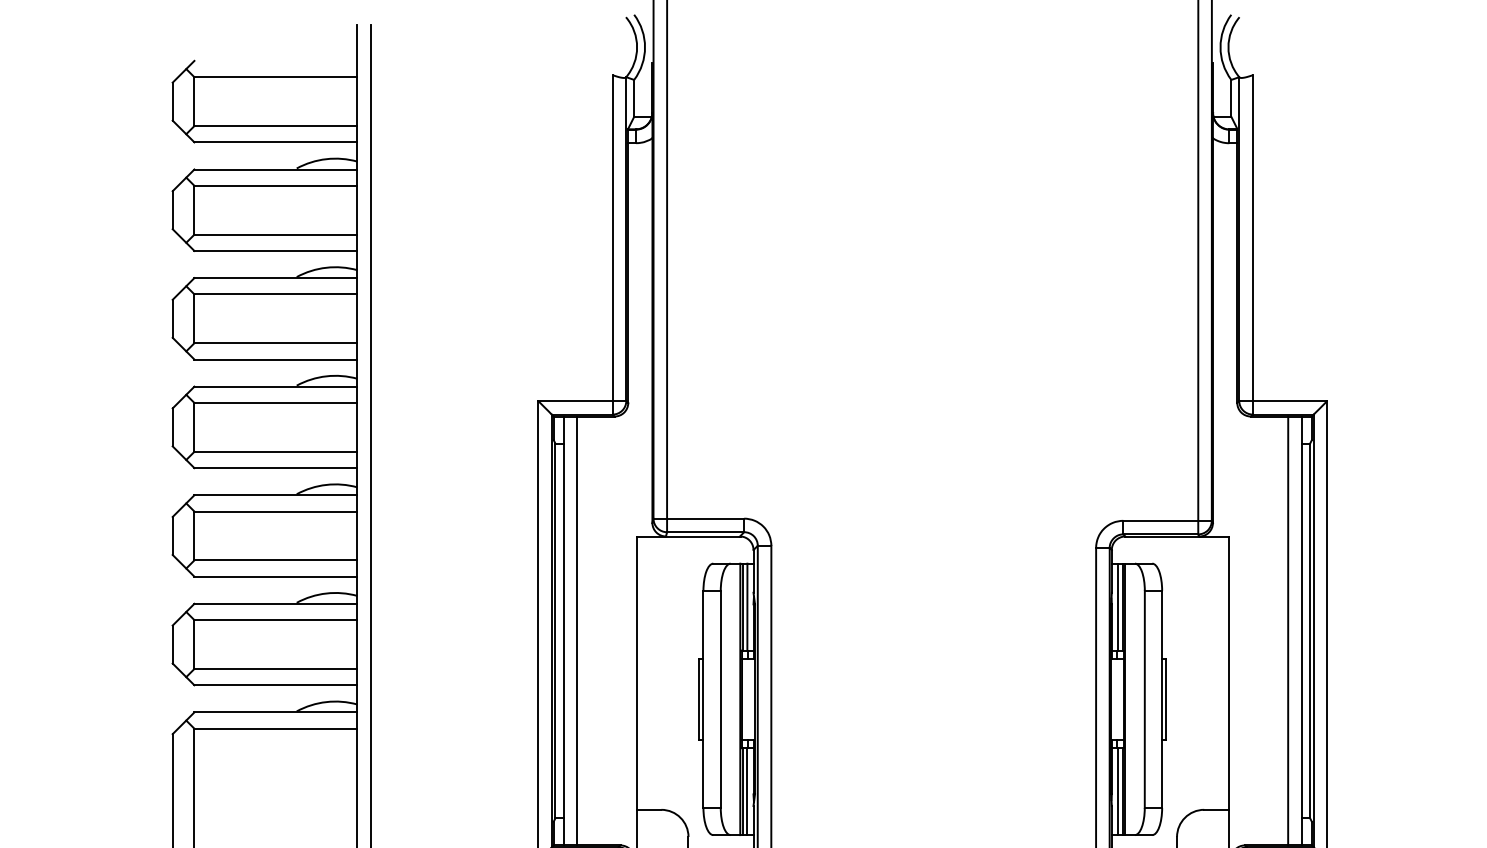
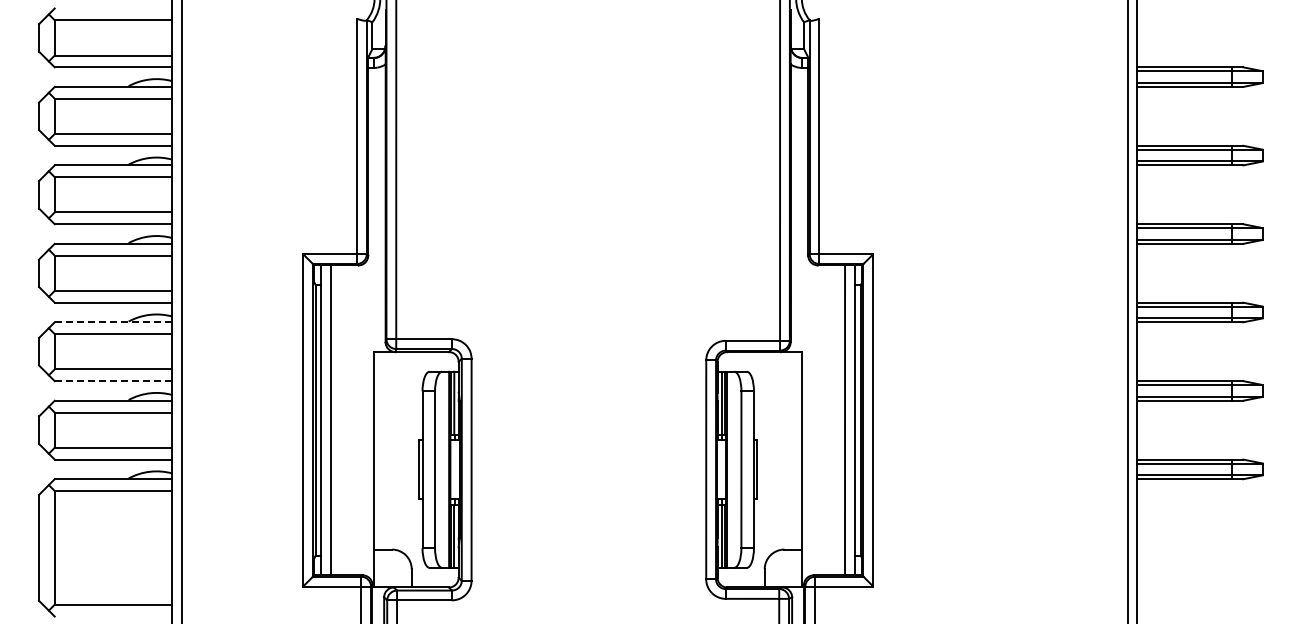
line: (275, 495) -> (113, 322), solid -> dashed
line: (275, 577) -> (113, 381), solid -> dashed

